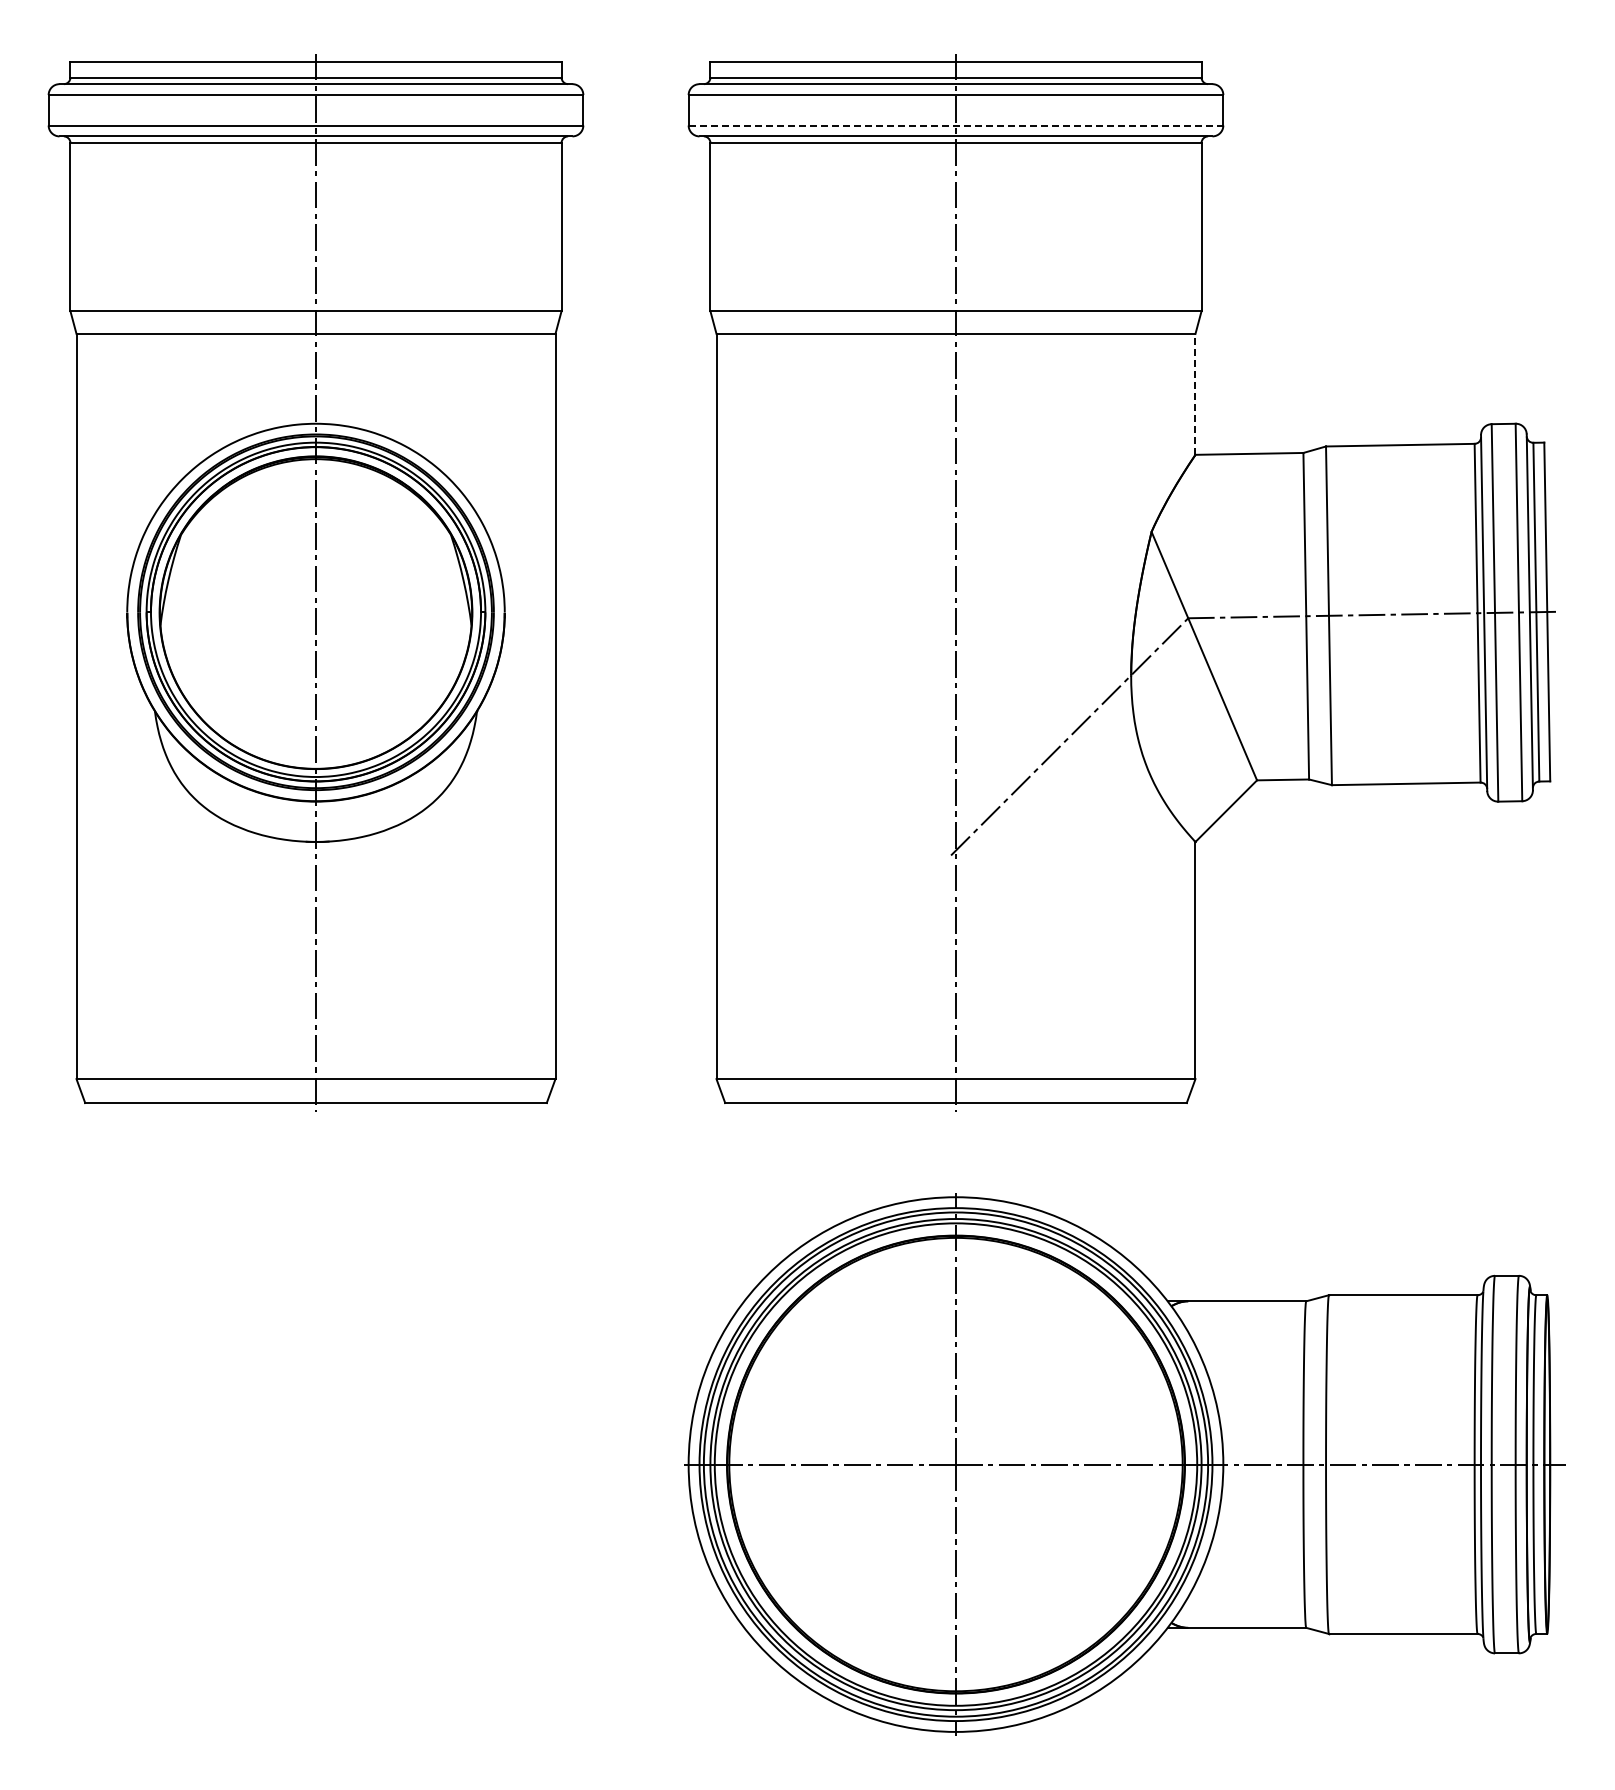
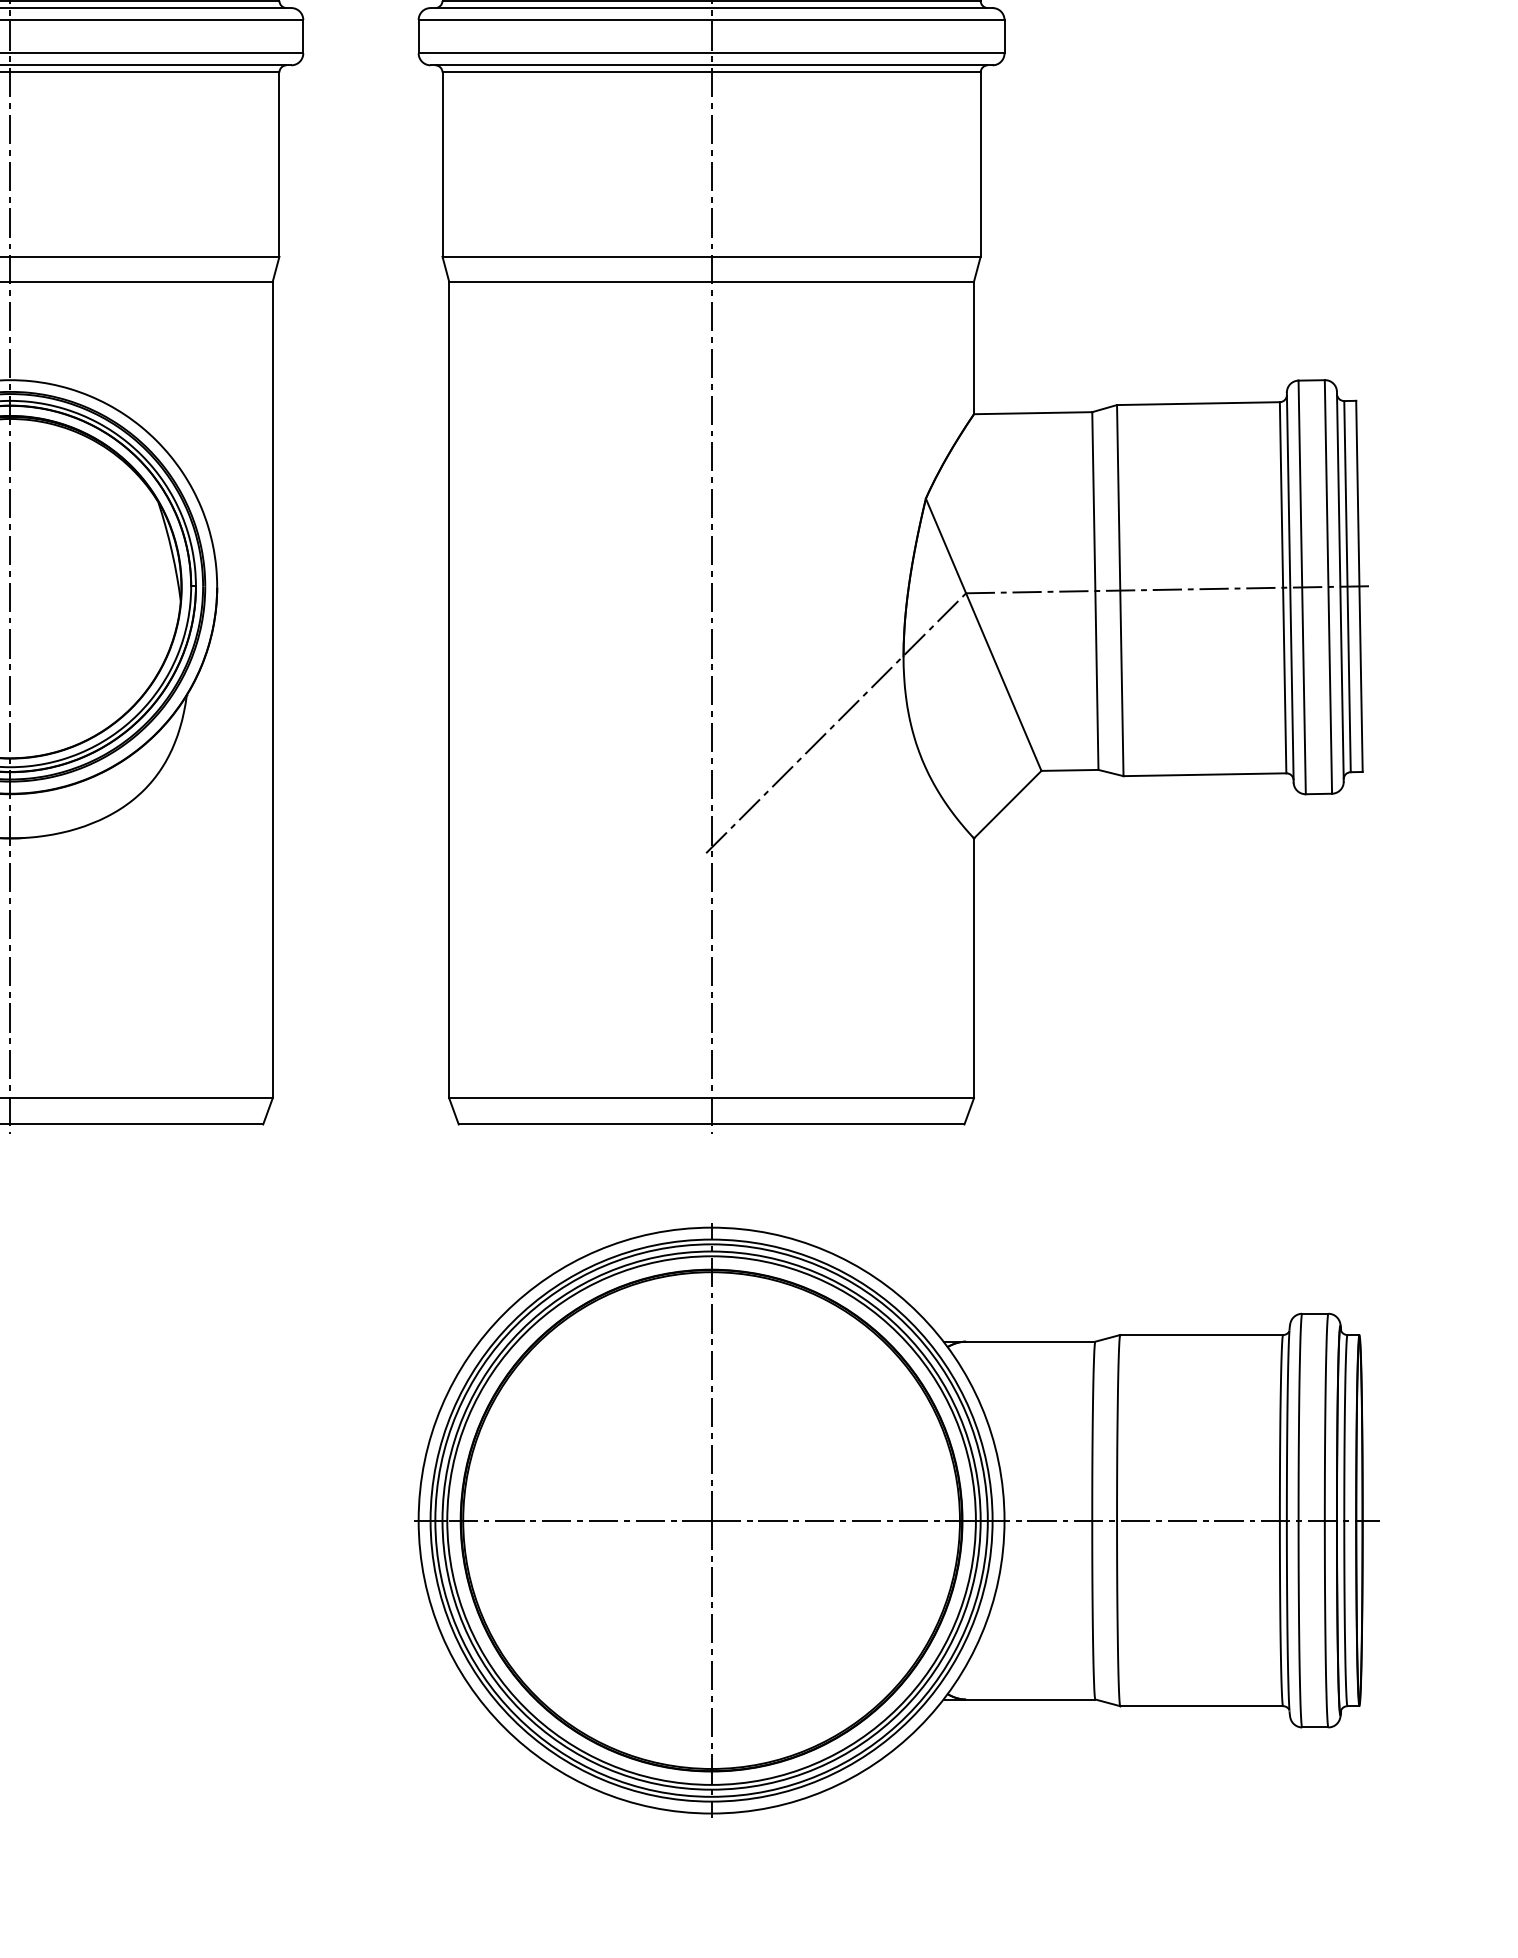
line: (956, 125) -> (712, 53), dashed -> solid
line: (1195, 393) -> (974, 347), dashed -> solid

